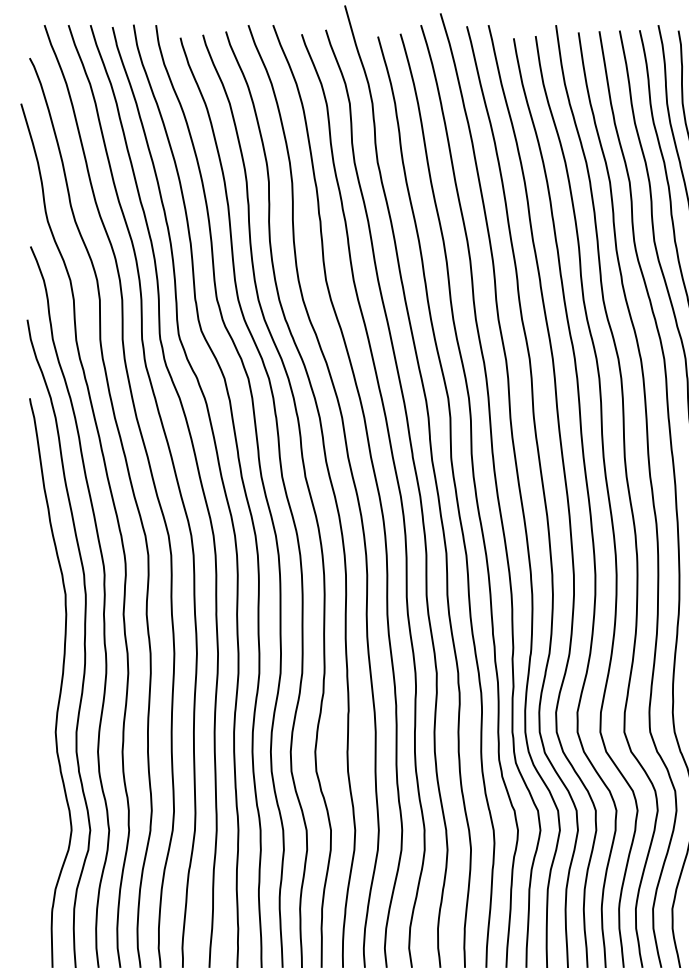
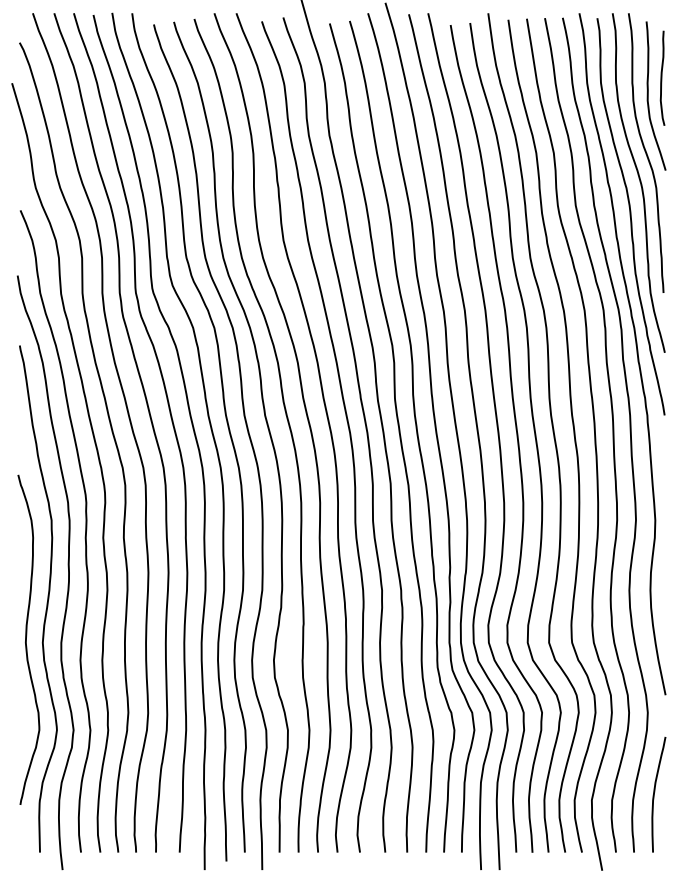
curve: (37, 728) -> (26, 639), added

